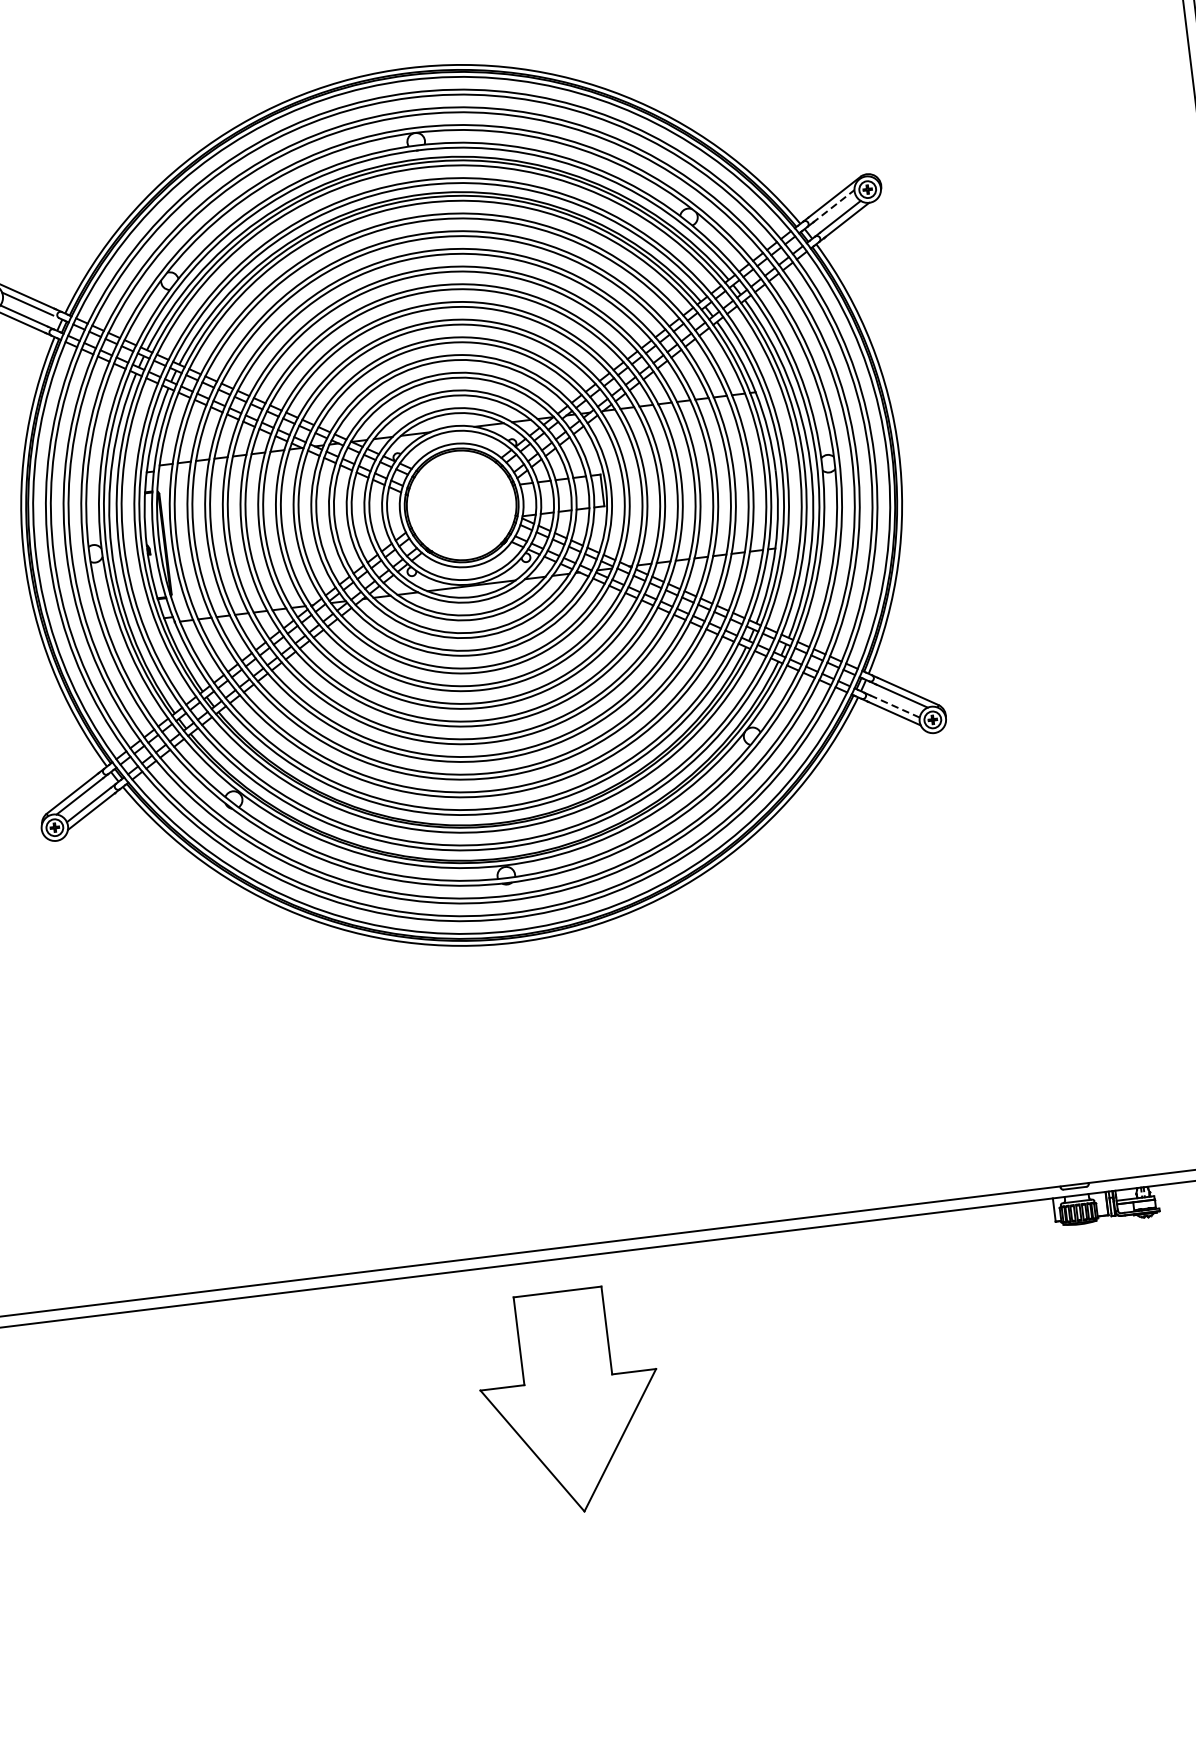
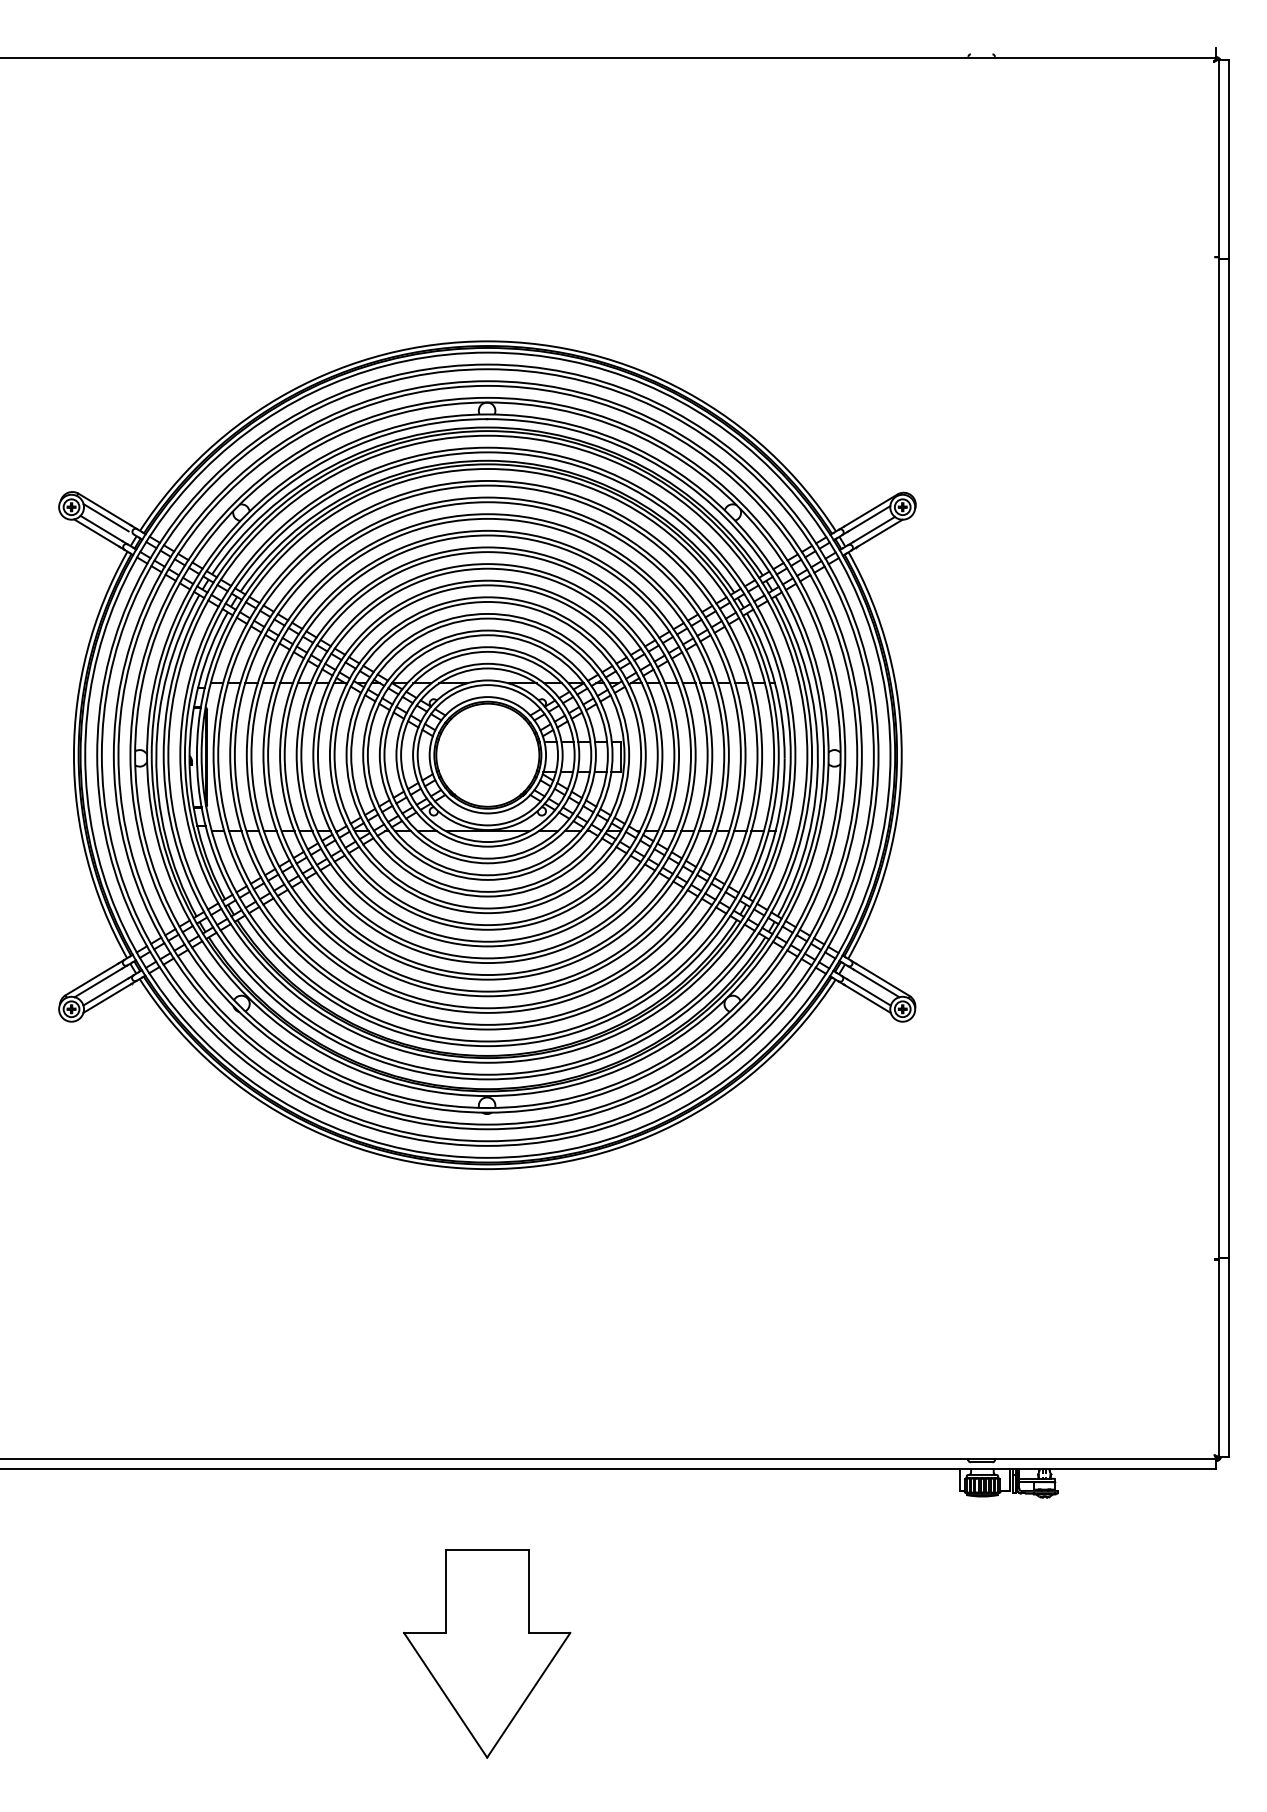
line: (834, 205) -> (869, 518), dashed -> solid
line: (894, 706) -> (868, 992), dashed -> solid
part: (571, 1401) -> (487, 1653), moved

